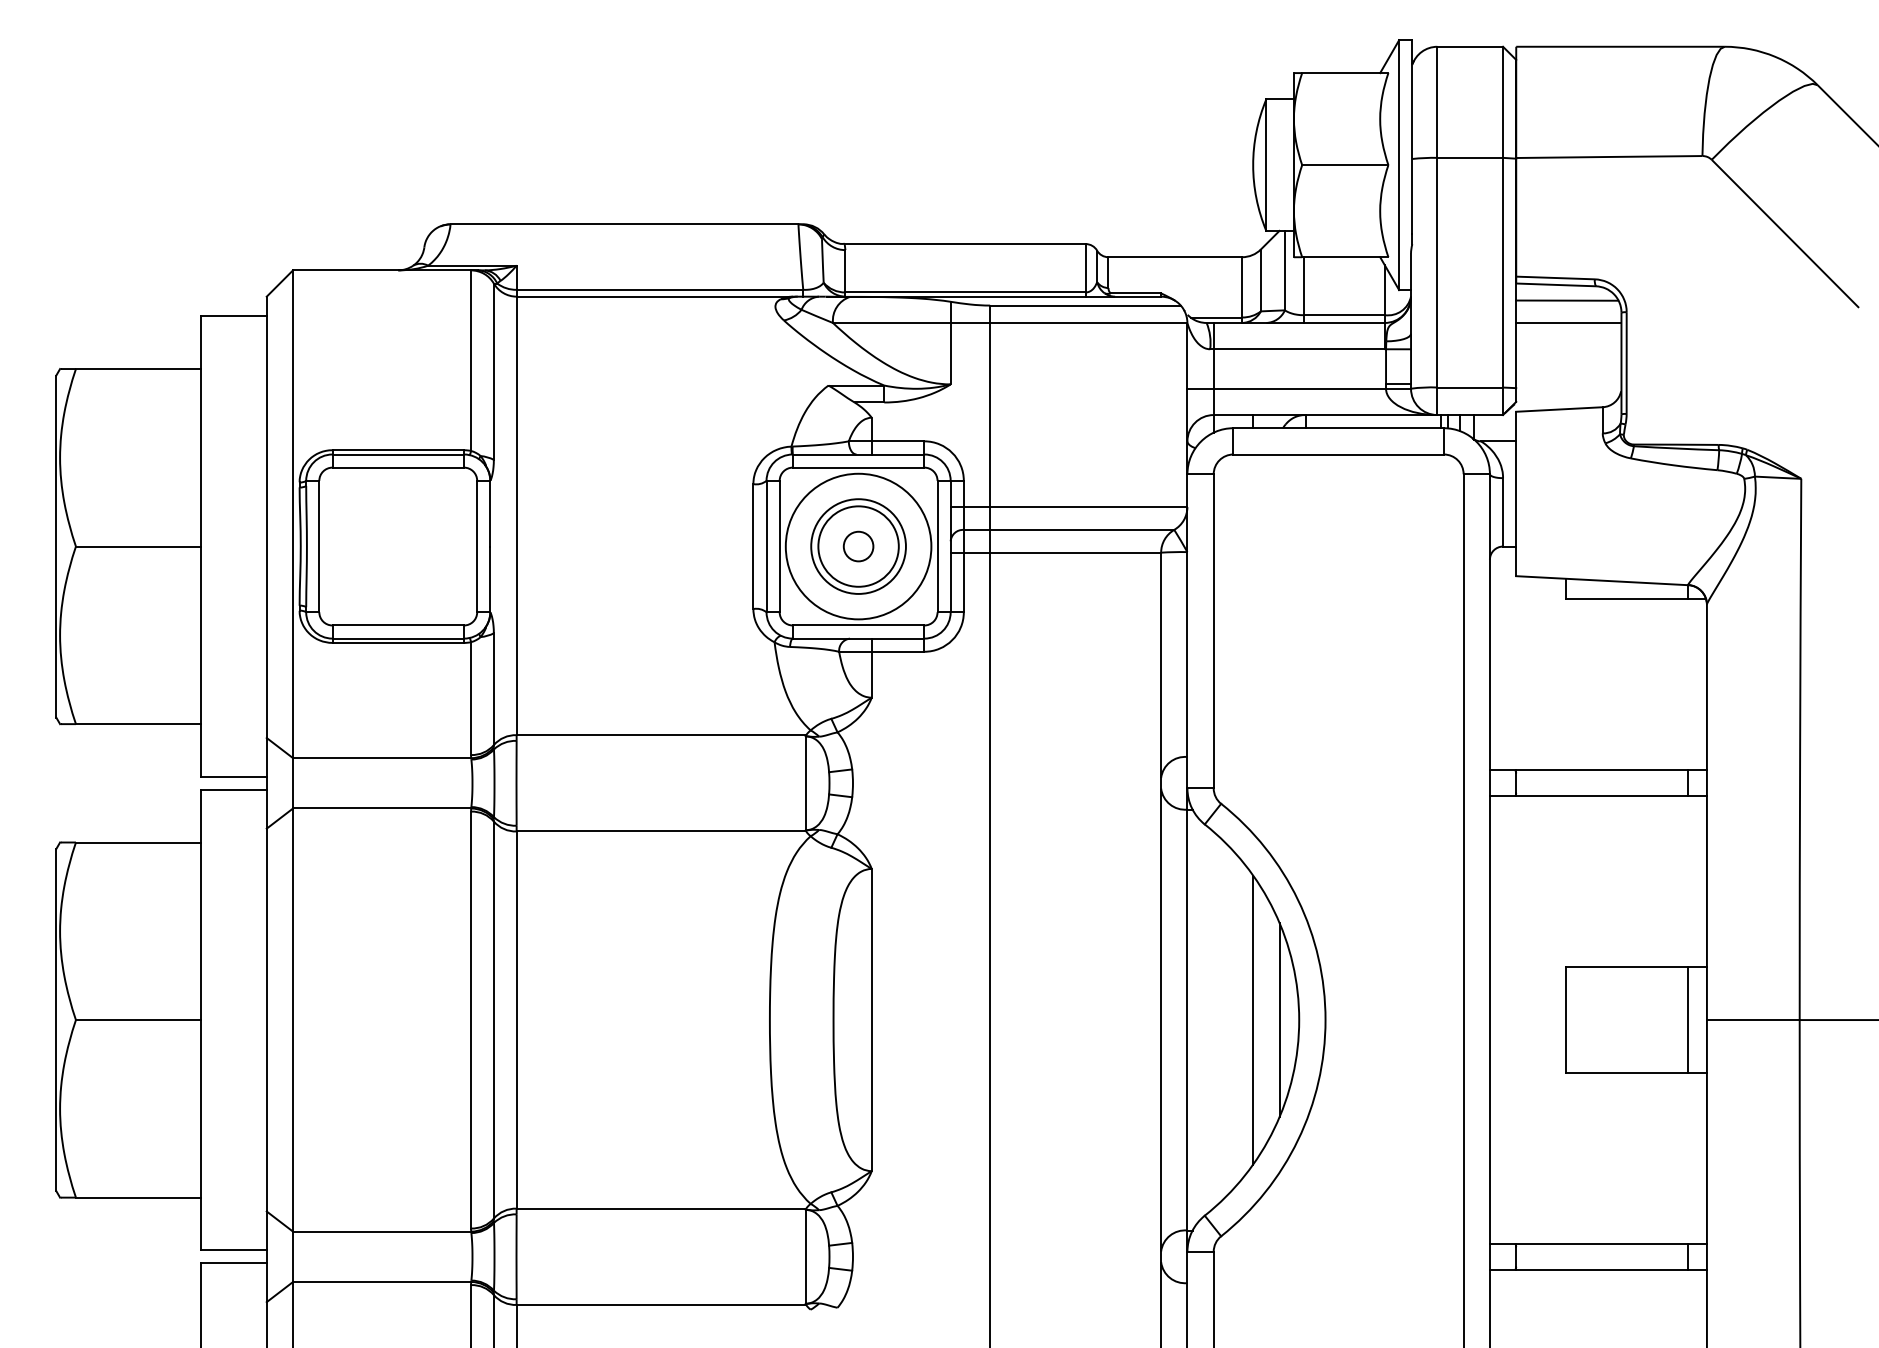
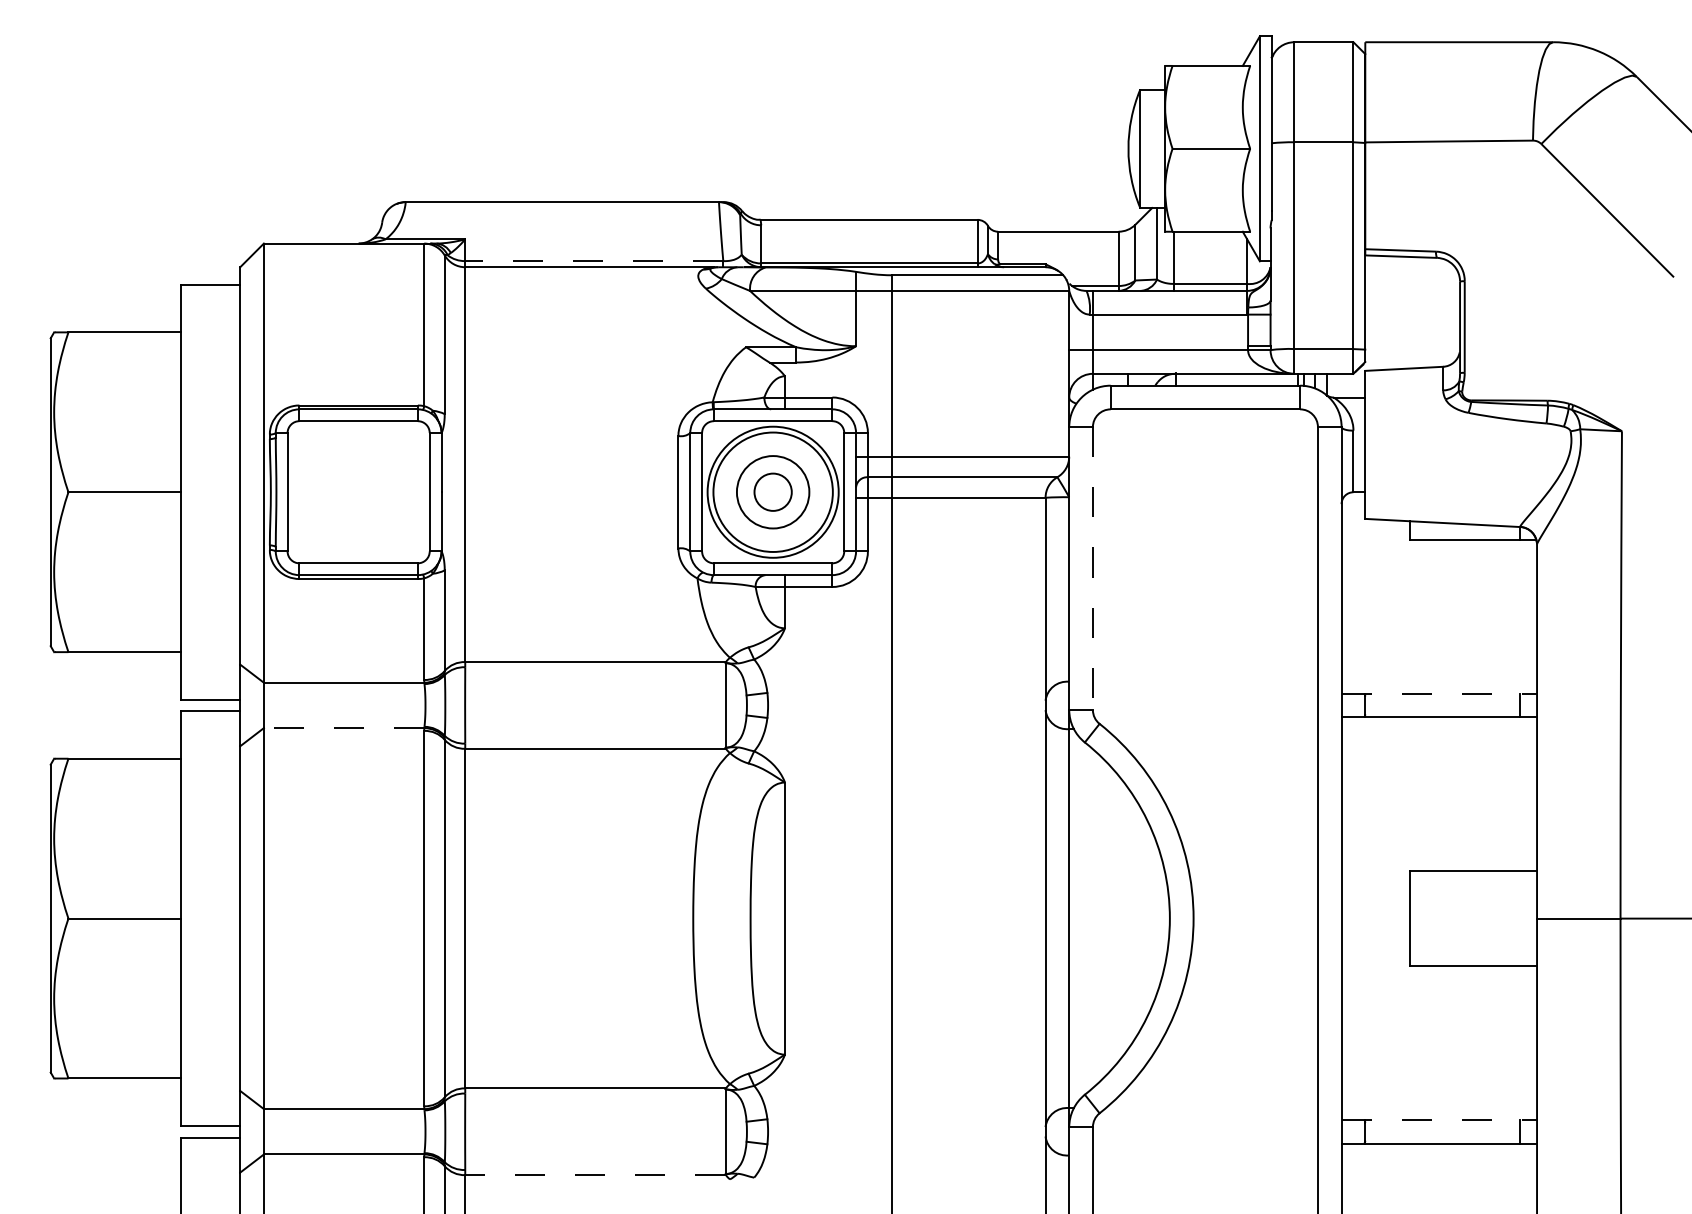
line: (659, 290) -> (593, 261), solid -> dashed
line: (1567, 300) -> (1411, 270), removed
line: (1568, 322) -> (1412, 290), removed
circle: (857, 545) -> (772, 491), size x1.4
circle: (857, 545) -> (772, 491), size x1.4
line: (1213, 632) -> (1092, 569), solid -> dashed
line: (1598, 770) -> (1439, 693), solid -> dashed
line: (381, 808) -> (343, 728), solid -> dashed
line: (1253, 1019) -> (1128, 918), removed
line: (1279, 1019) -> (1152, 918), removed
line: (1687, 1019) -> (1519, 918), removed
line: (1598, 1243) -> (1439, 1119), solid -> dashed
line: (660, 1305) -> (594, 1175), solid -> dashed

